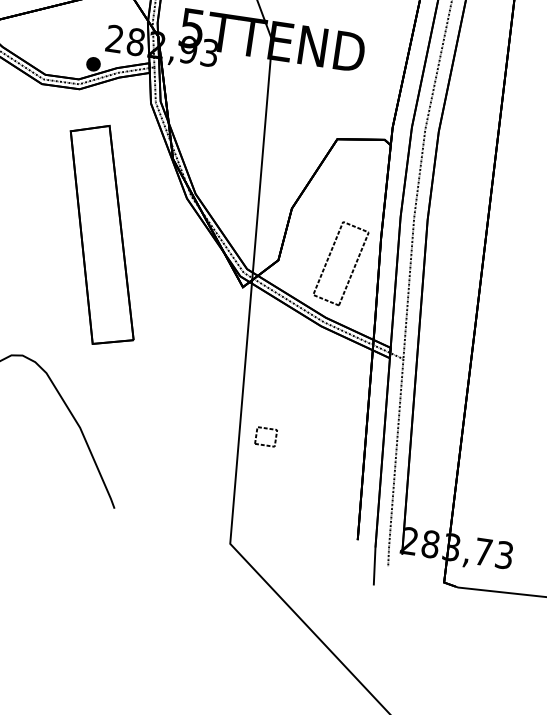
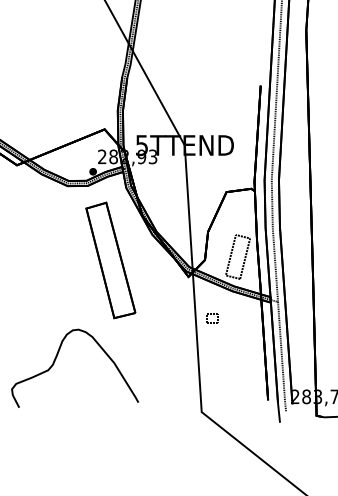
part: (266, 437) -> (212, 318), moved

